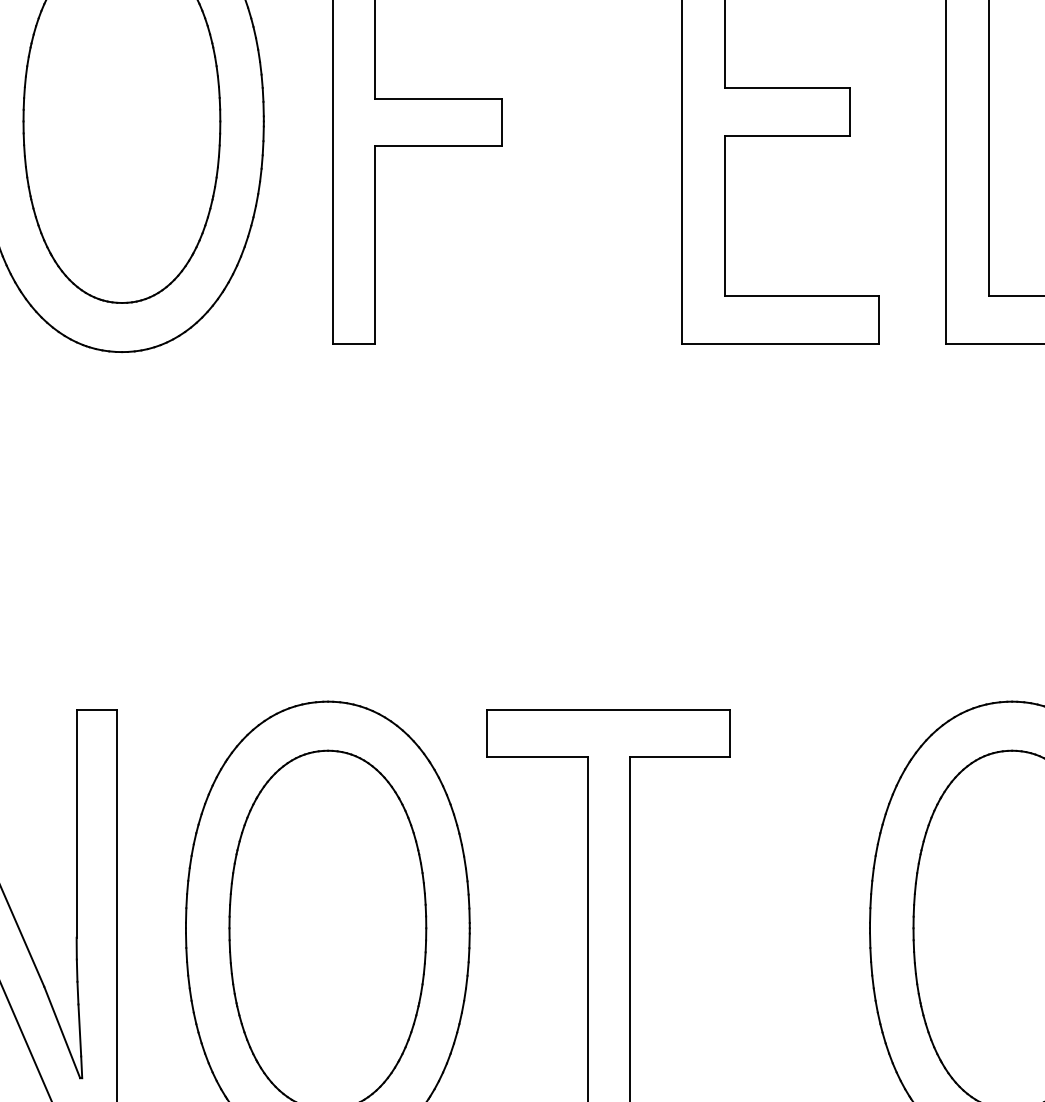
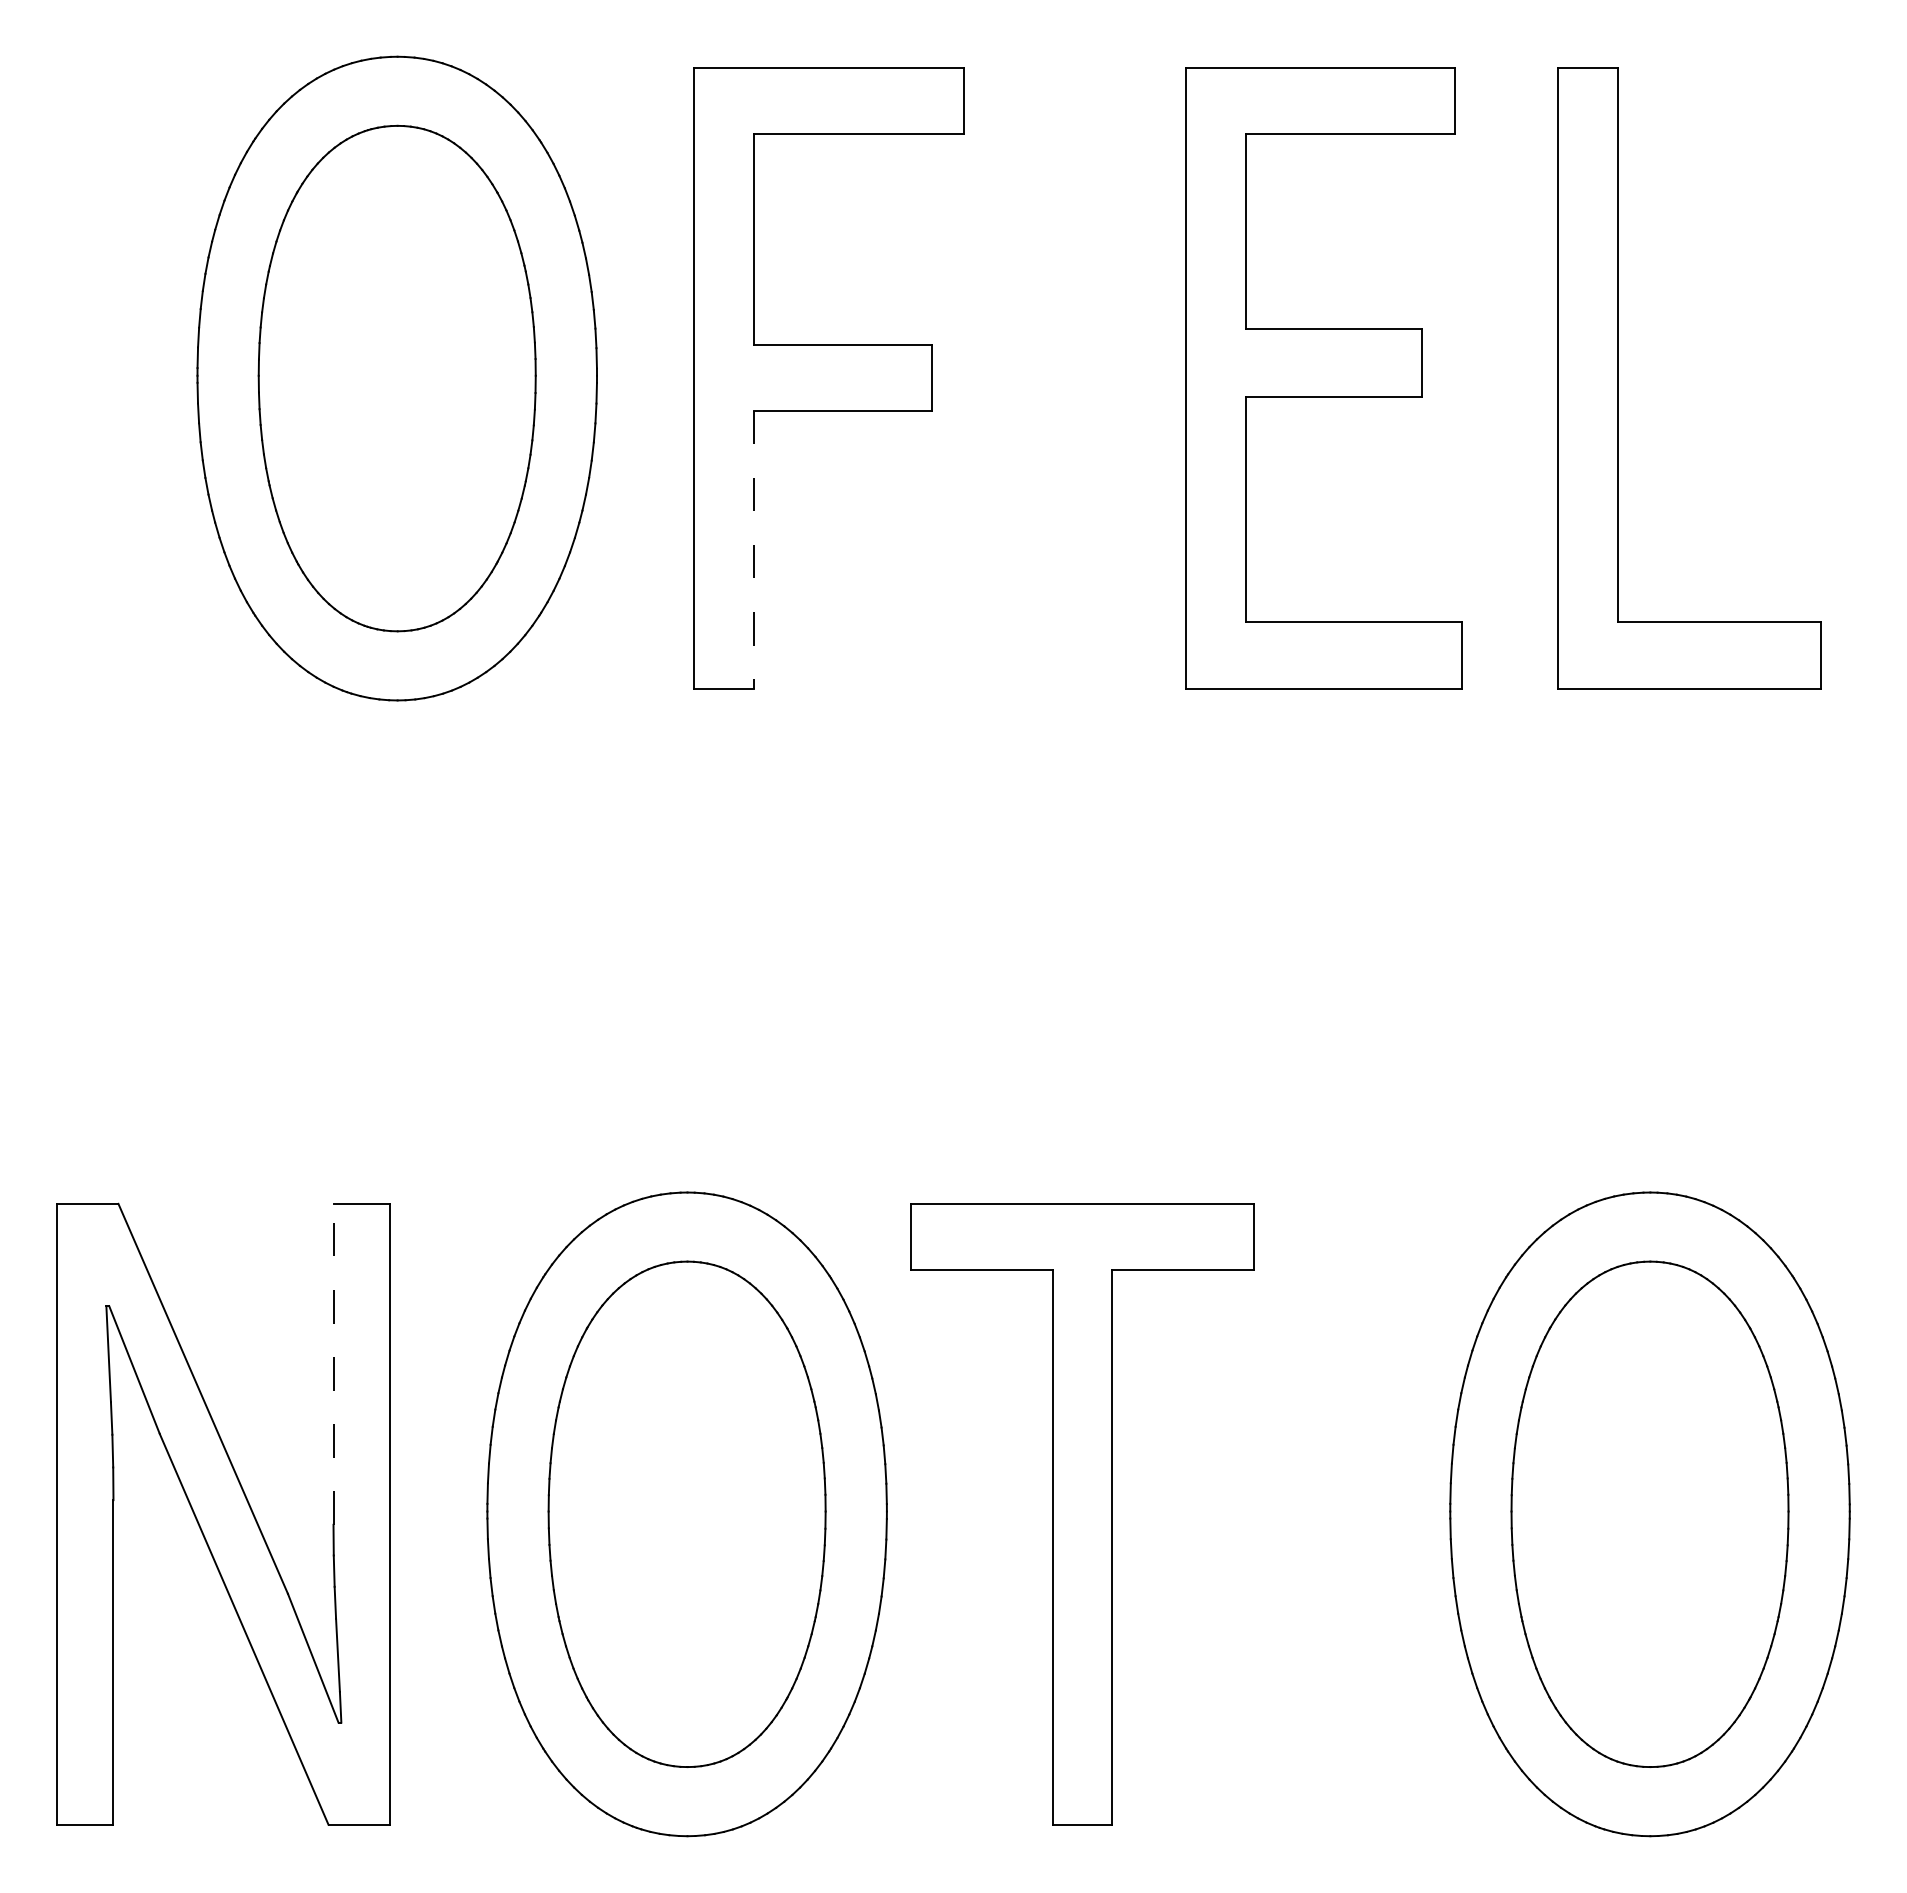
line: (375, 245) -> (753, 550), solid -> dashed
line: (76, 823) -> (333, 1363), solid -> dashed

